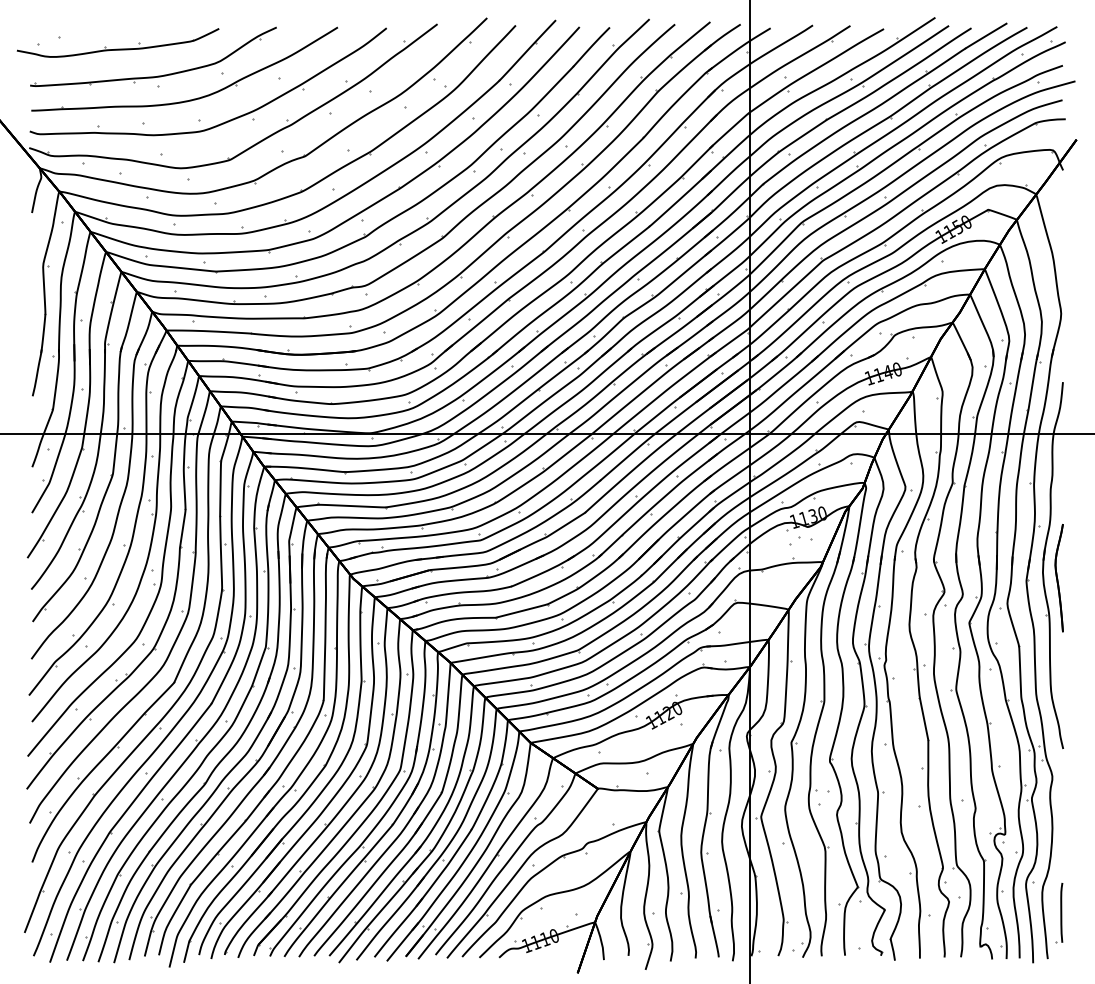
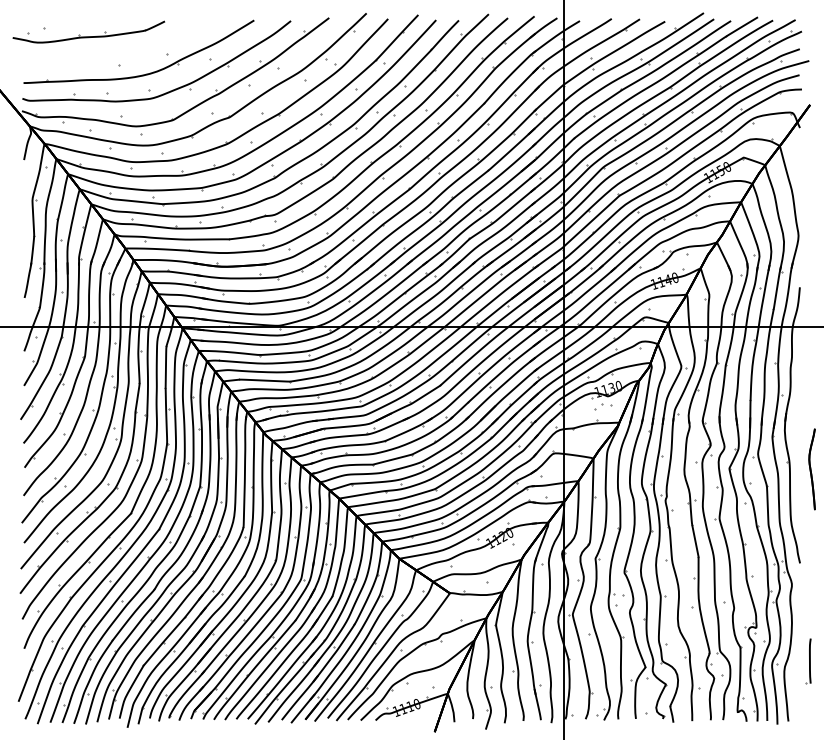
part: (157, 75) -> (118, 56), removed
part: (1058, 578) -> (811, 469), moved
part: (1059, 913) -> (808, 661), moved

